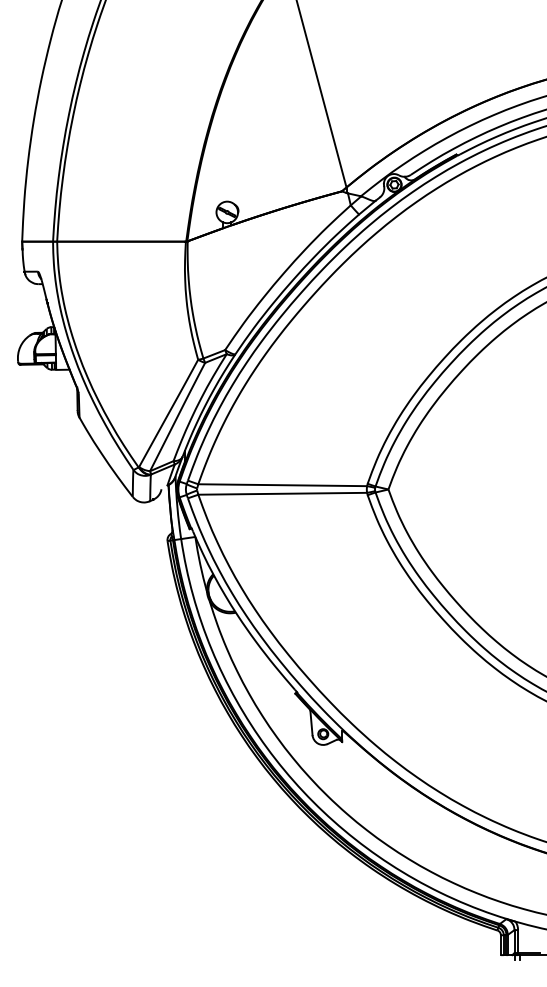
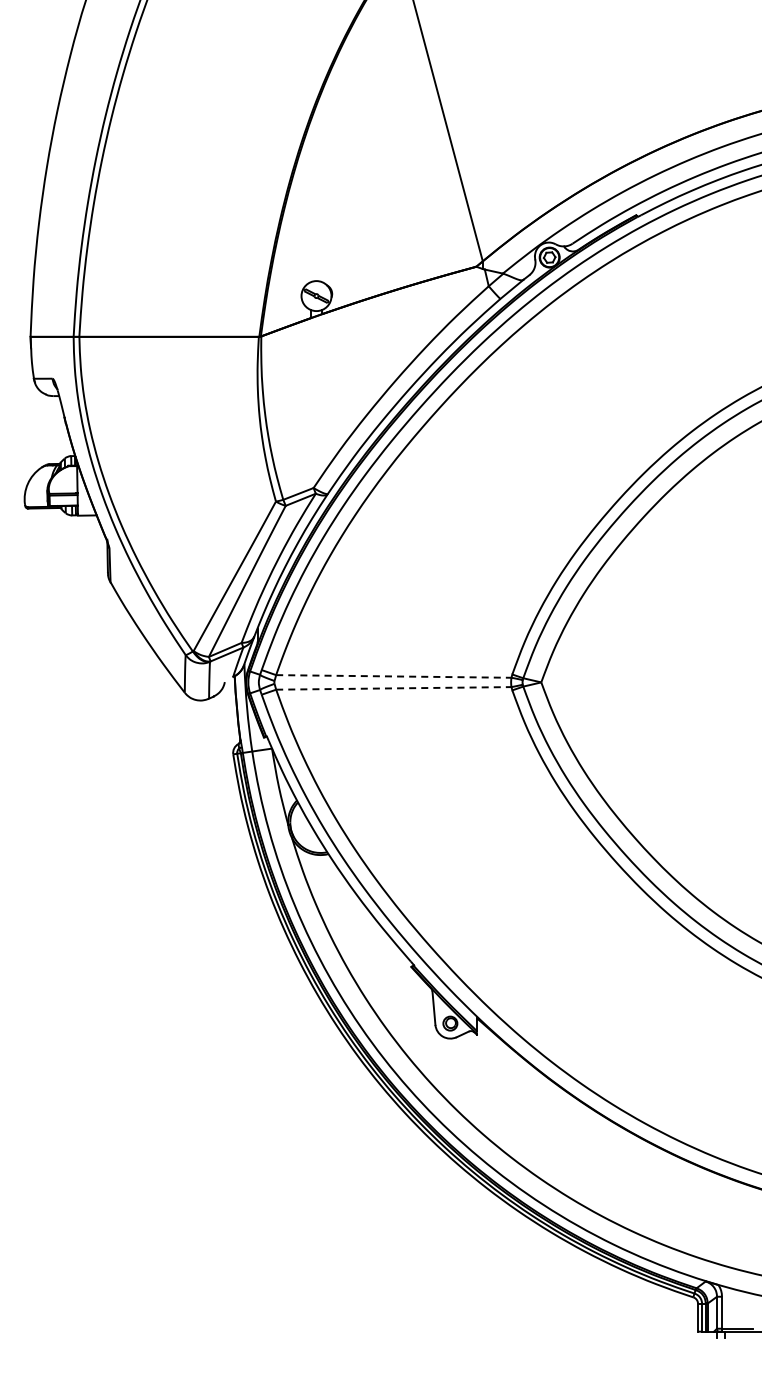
line: (282, 485) -> (393, 676), solid -> dashed
line: (282, 493) -> (393, 688), solid -> dashed

